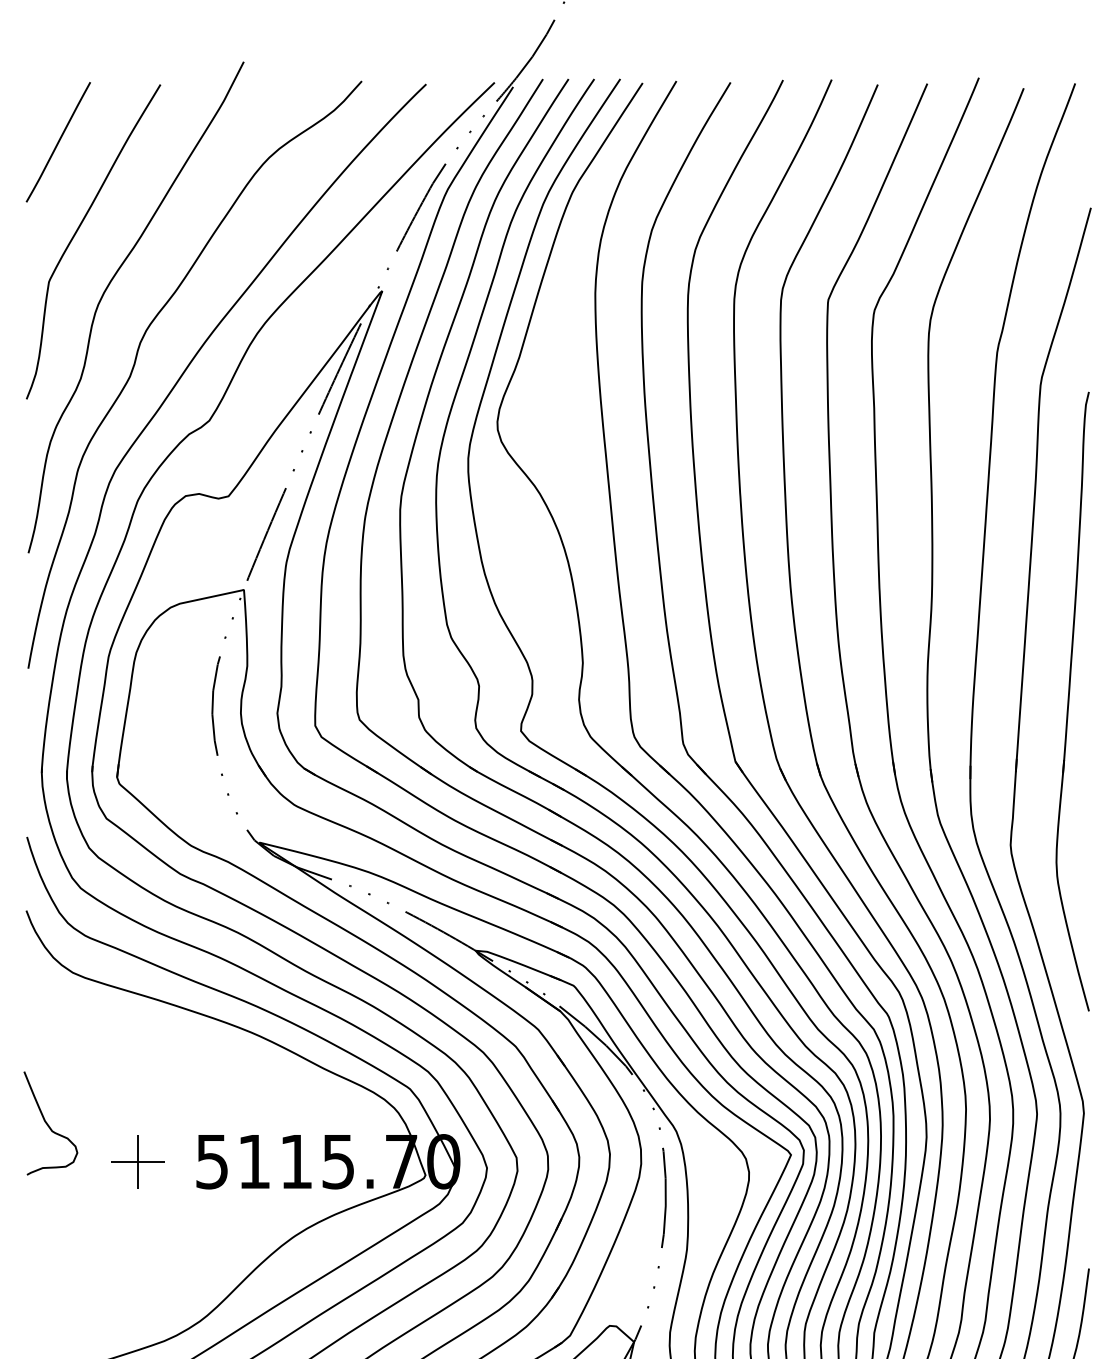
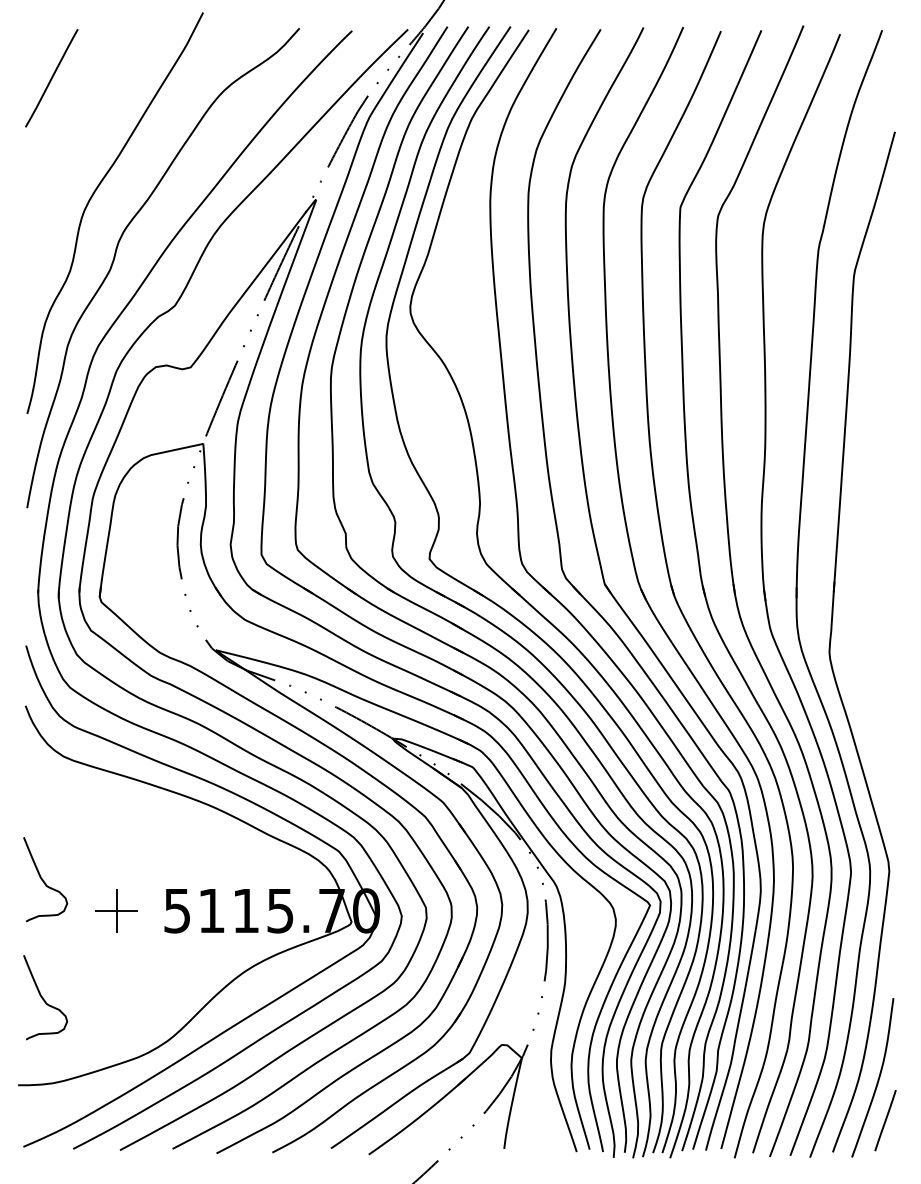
curve: (76, 234) -> (66, 153), removed
part: (1073, 702) -> (880, 535), removed
curve: (48, 1267) -> (43, 997), added

